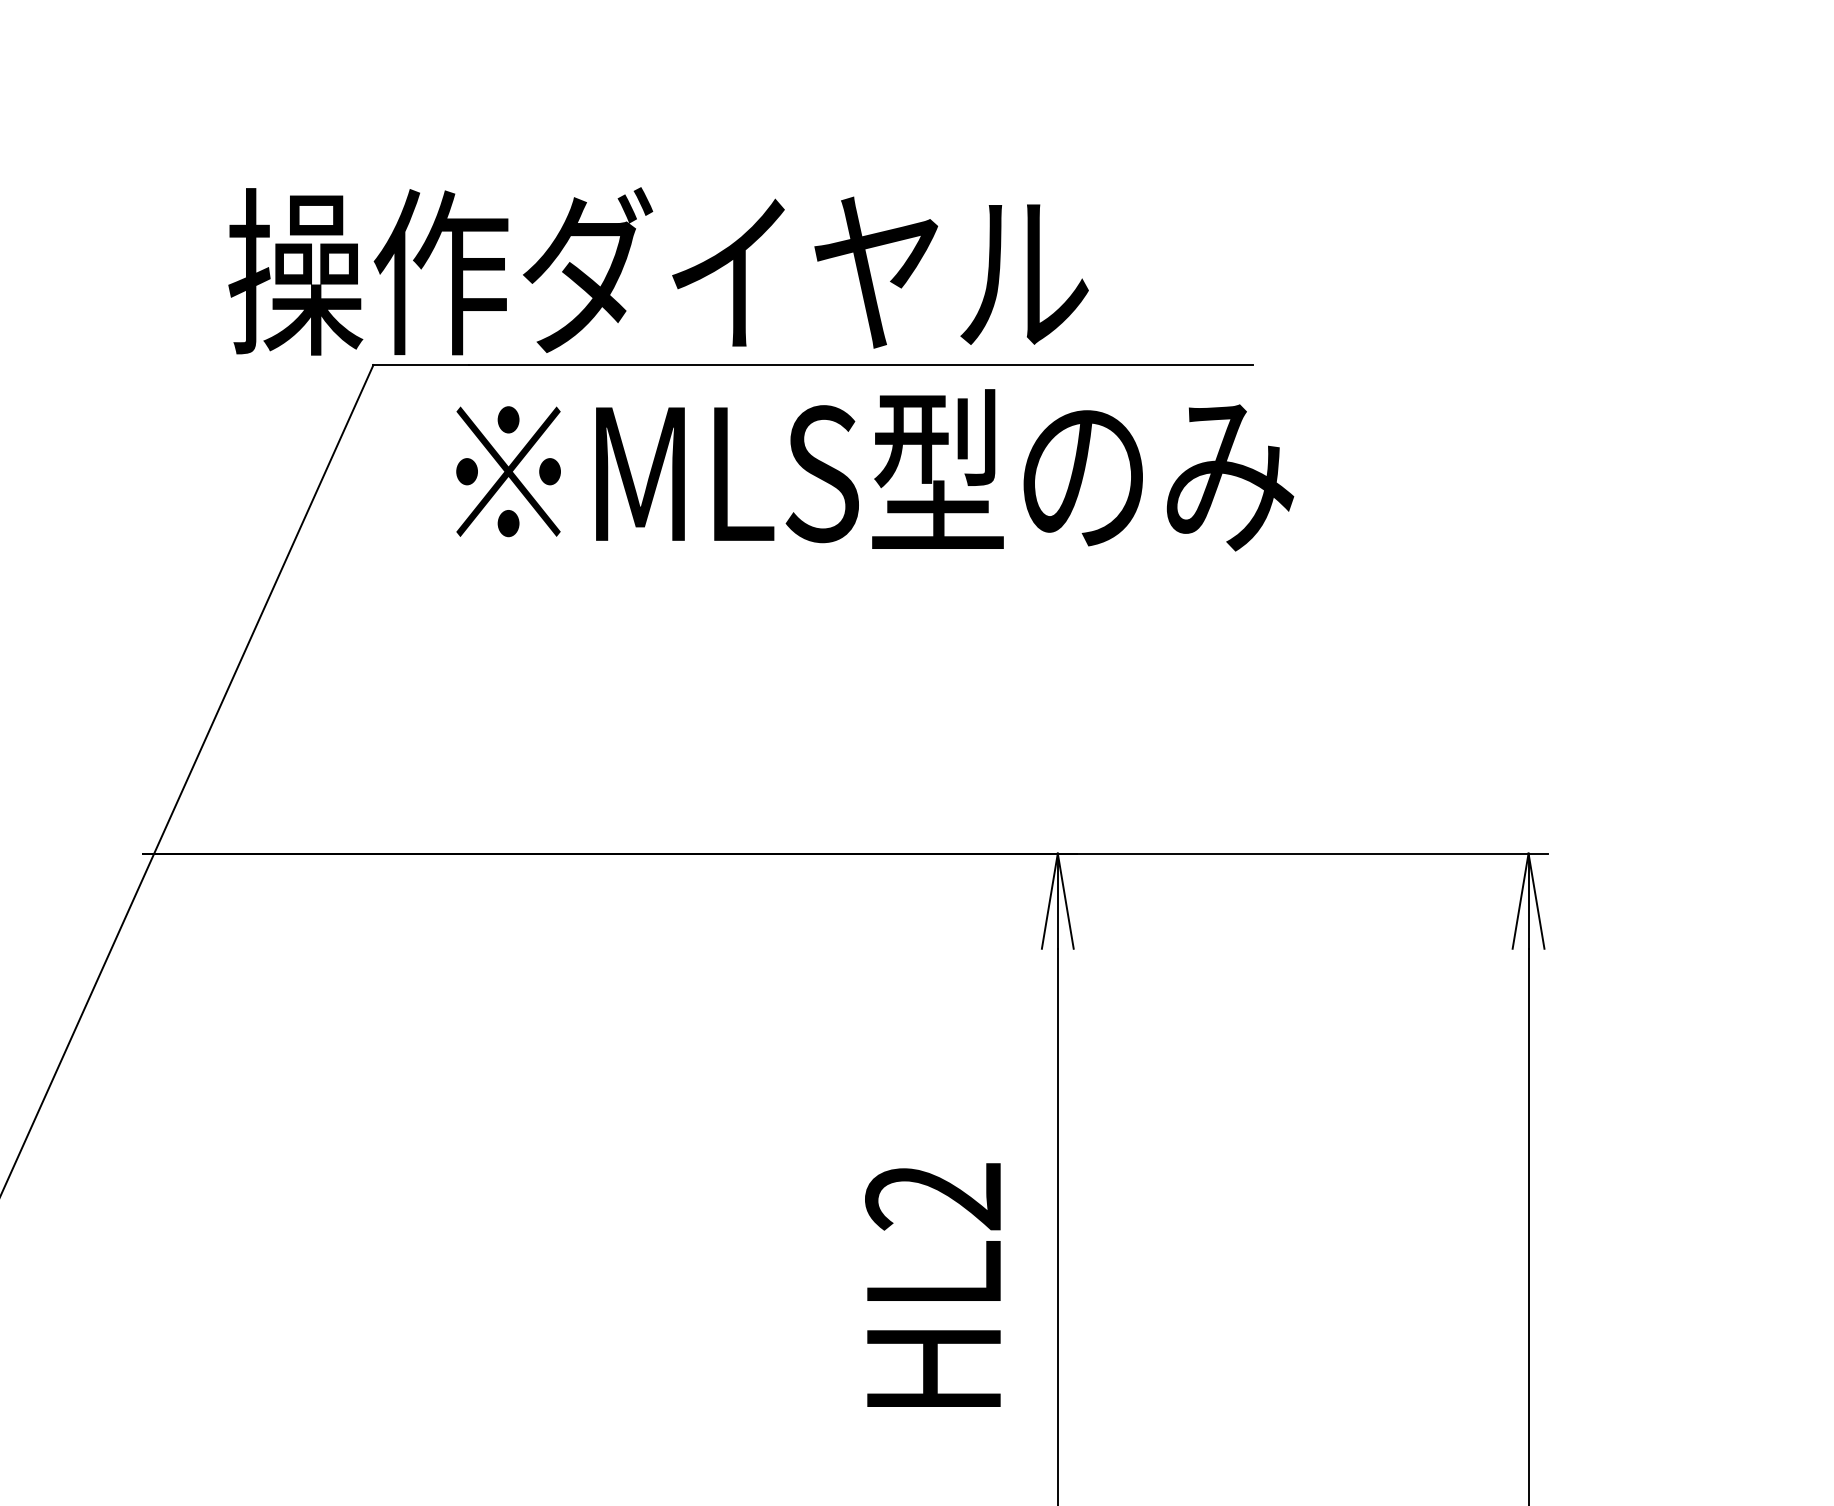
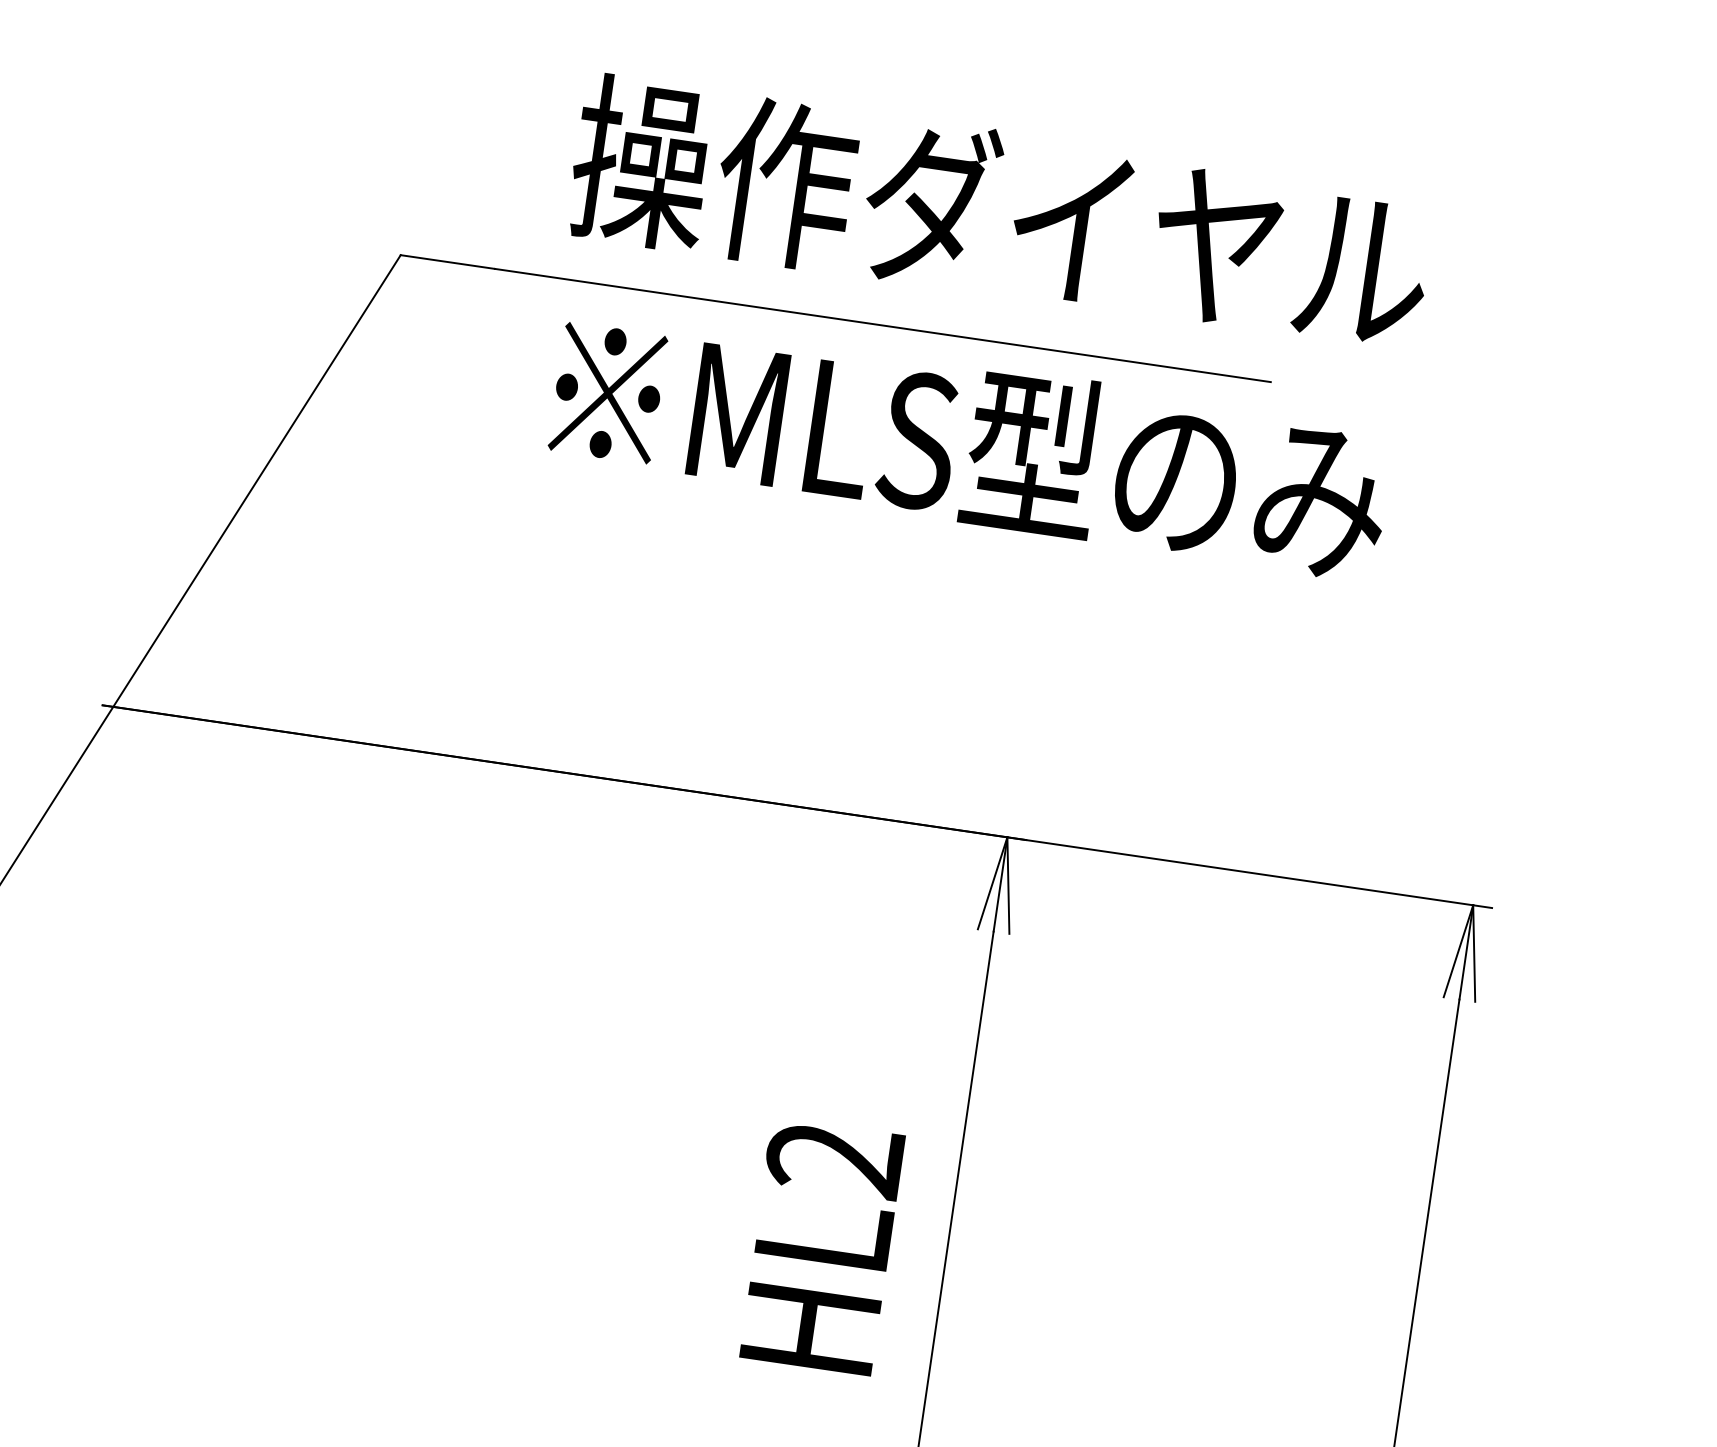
text: (658, 271) -> (1000, 214), moved
text: (875, 470) -> (971, 444), moved

